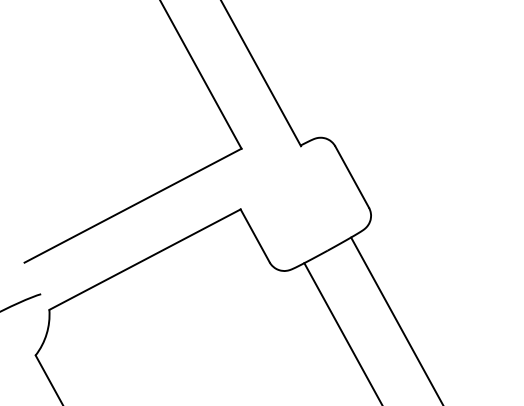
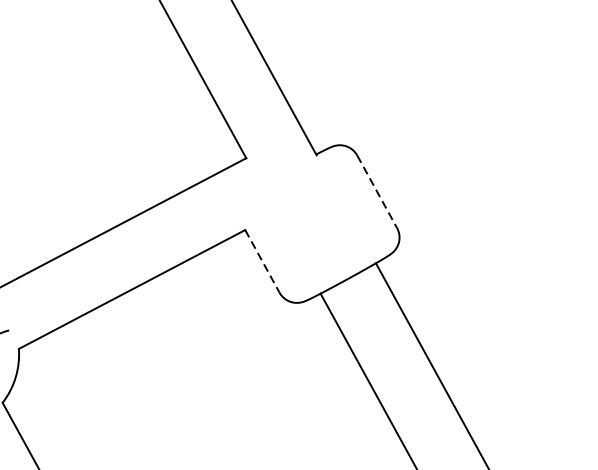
line: (352, 177) -> (377, 192), solid -> dashed
line: (255, 236) -> (262, 262), solid -> dashed

